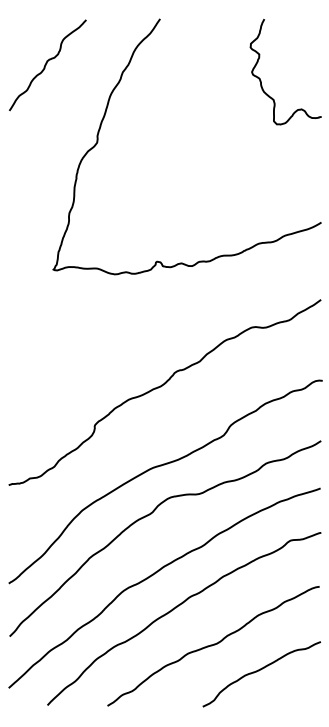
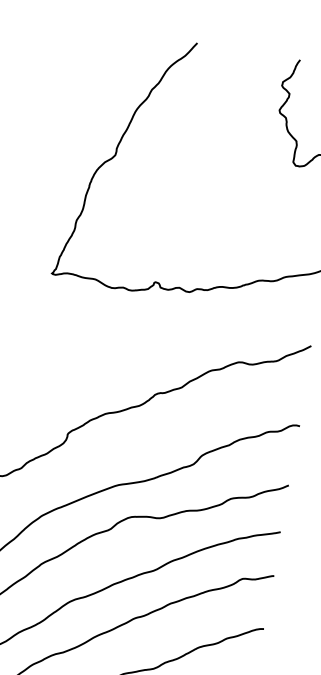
curve: (46, 65) -> (77, 70), removed

